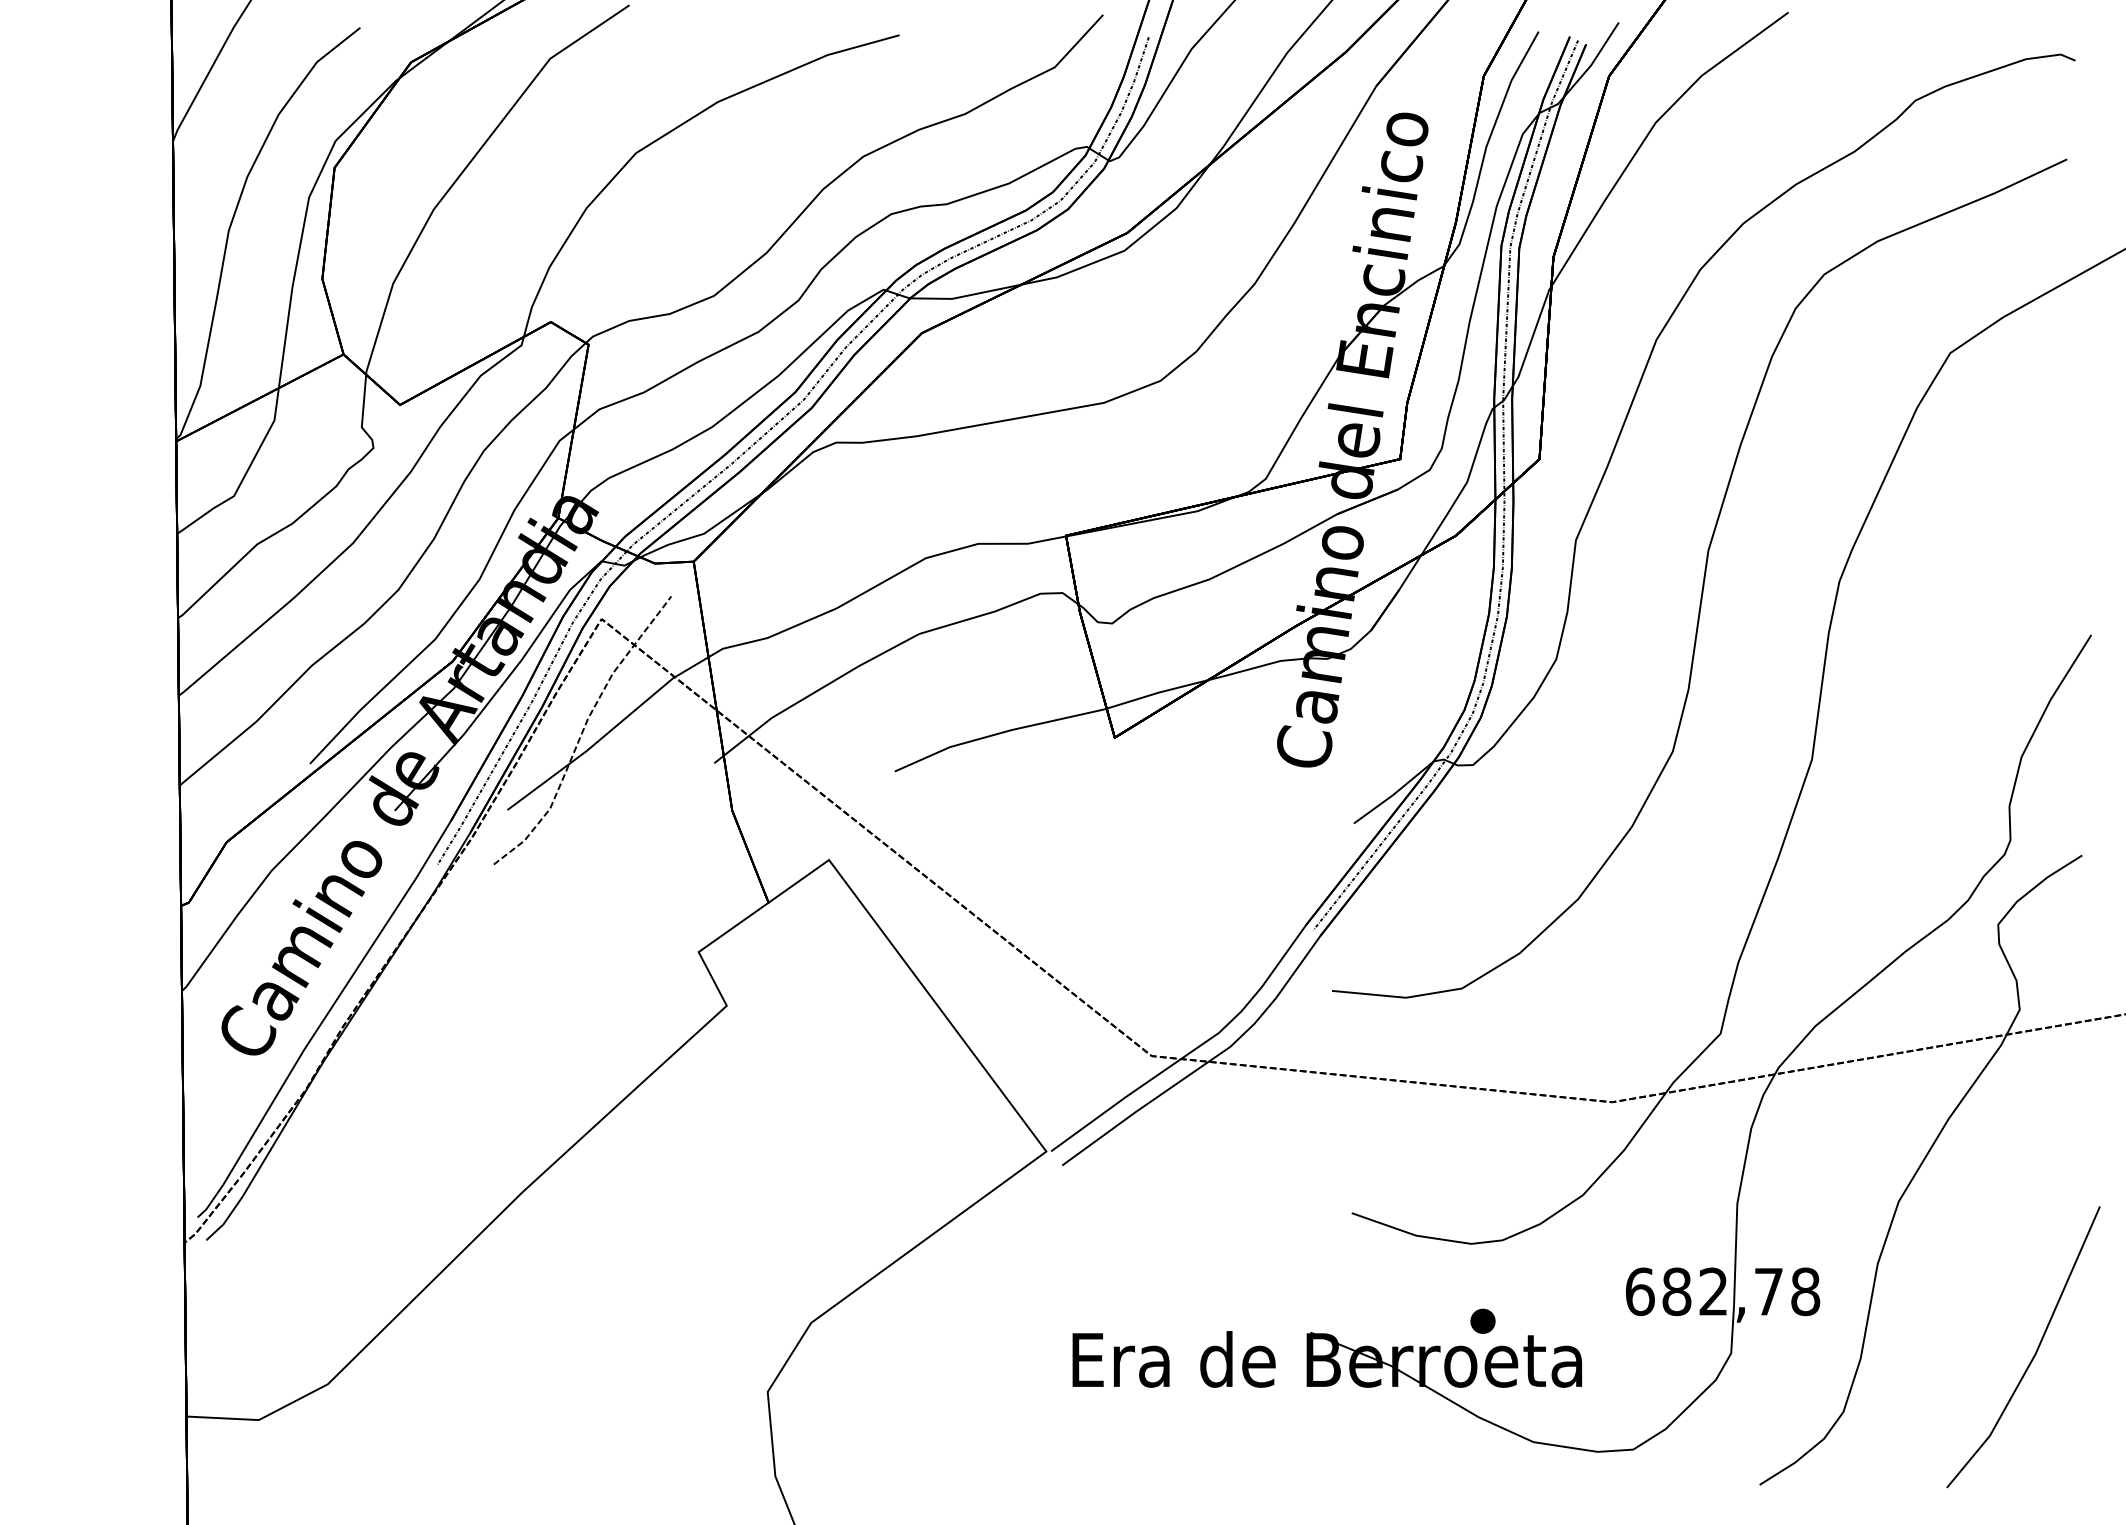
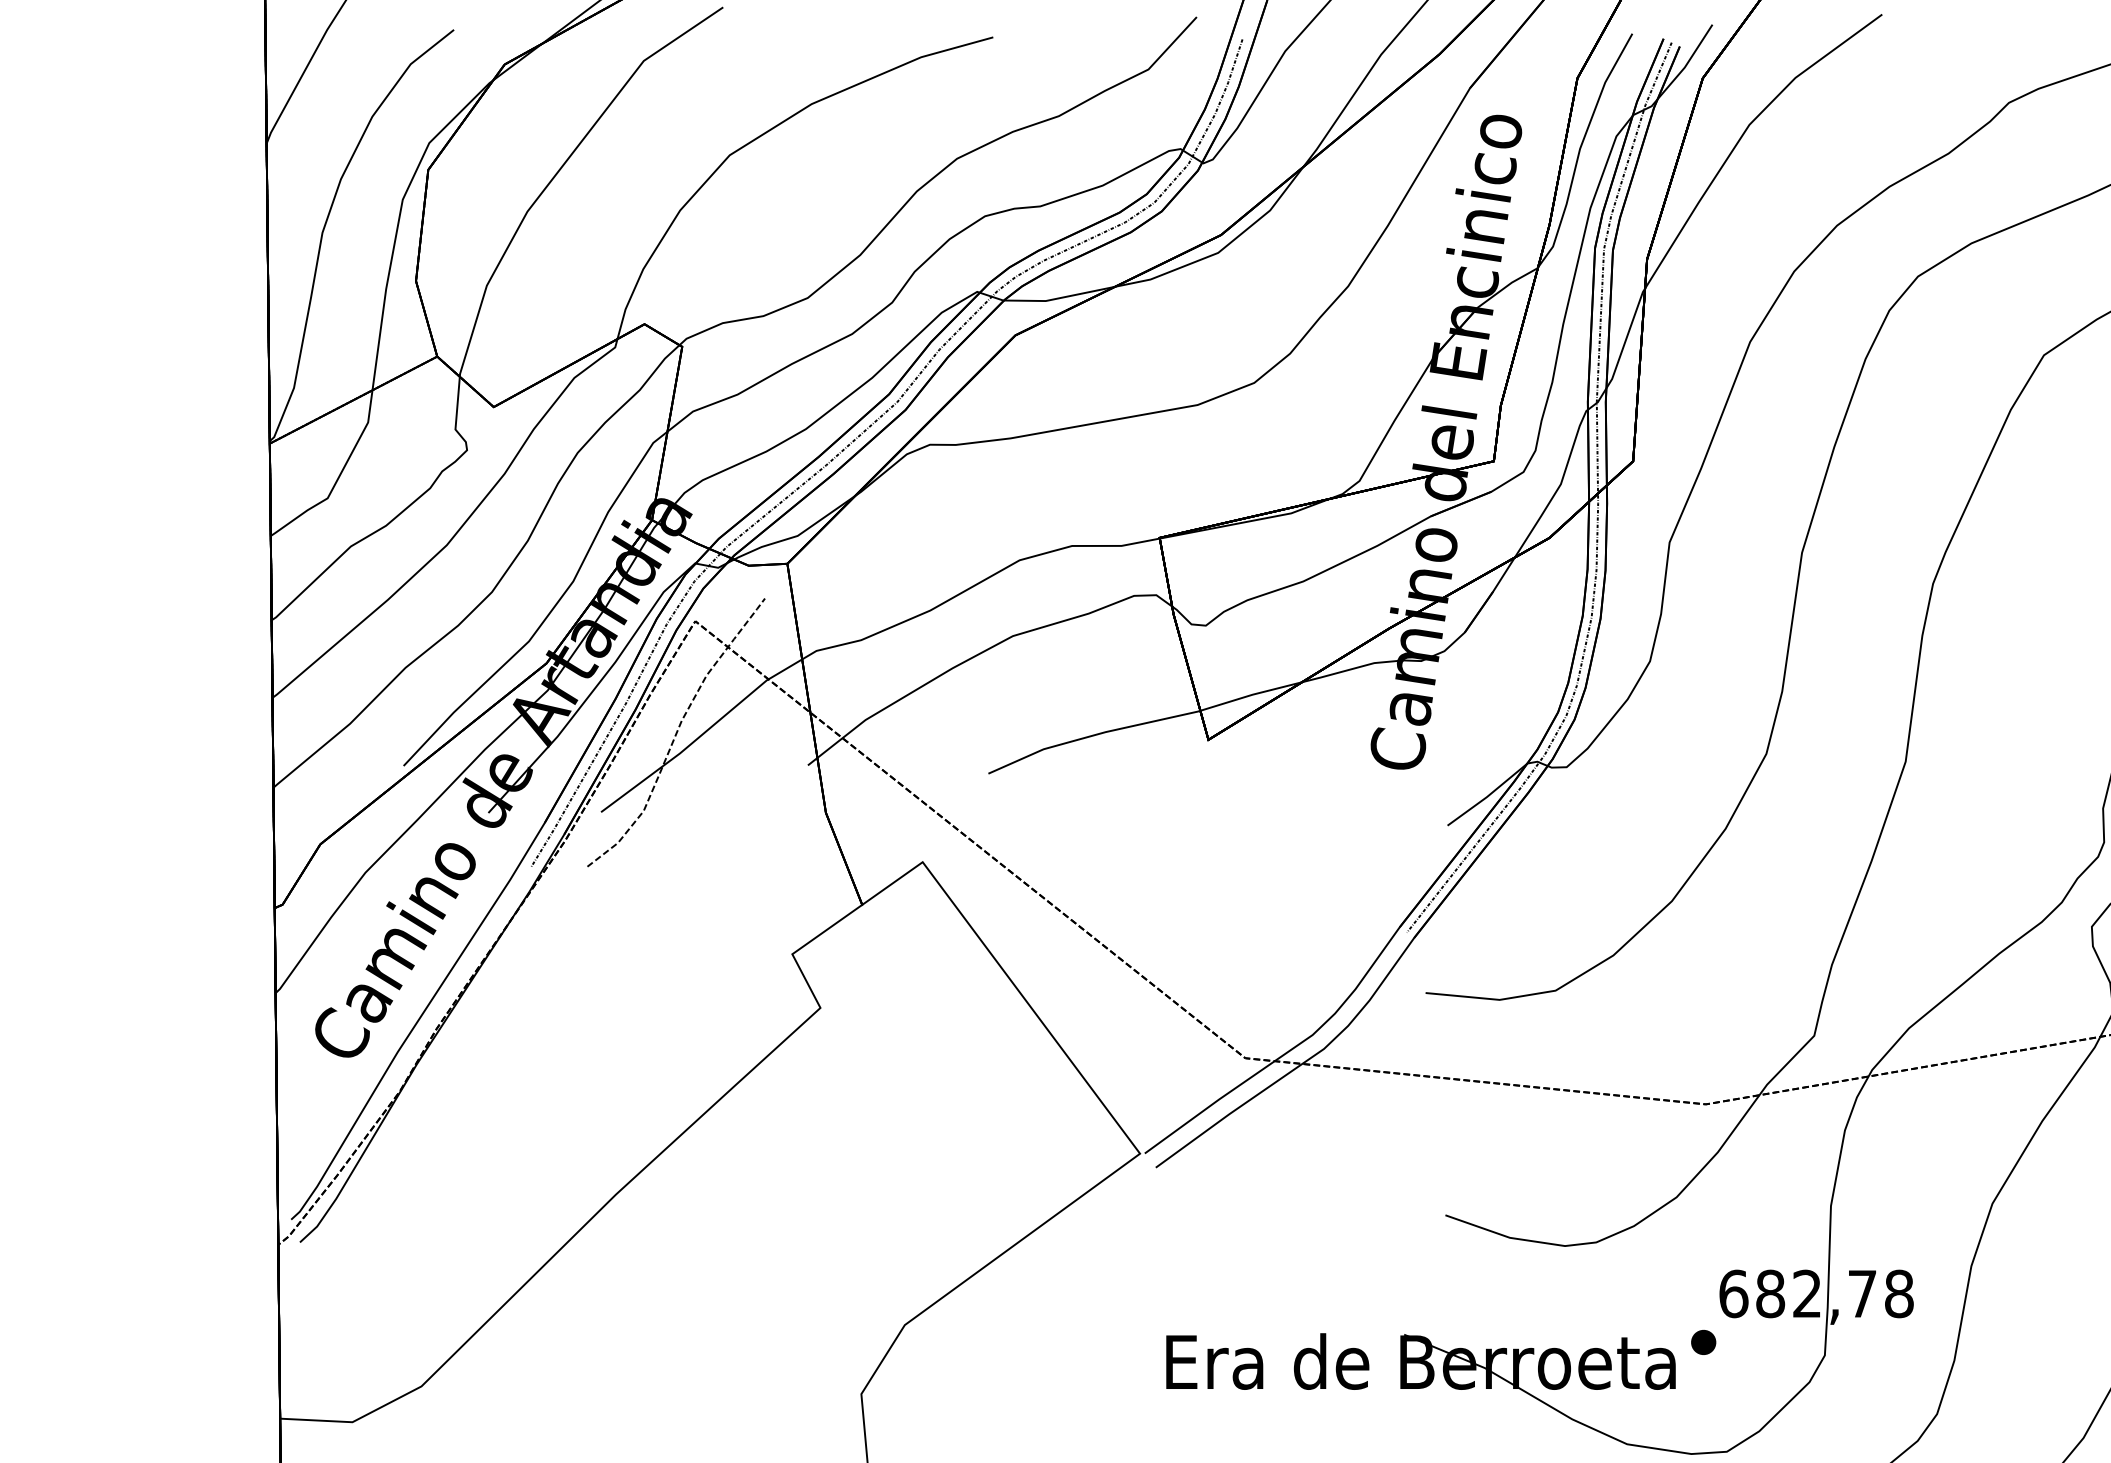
part: (1482, 1320) -> (1703, 1341), moved

